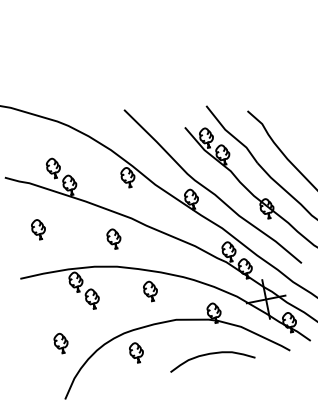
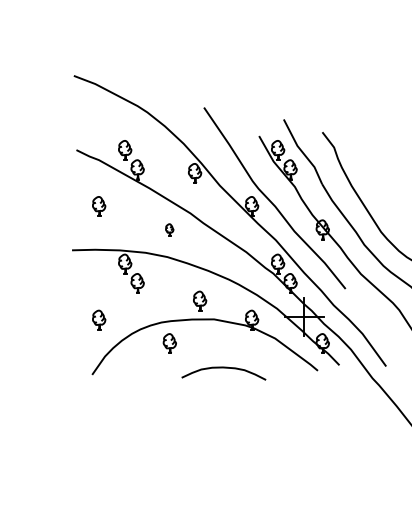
part: (113, 238) -> (169, 229), size x0.6
part: (151, 290) -> (200, 300), moved
curve: (210, 354) -> (223, 368), moved

